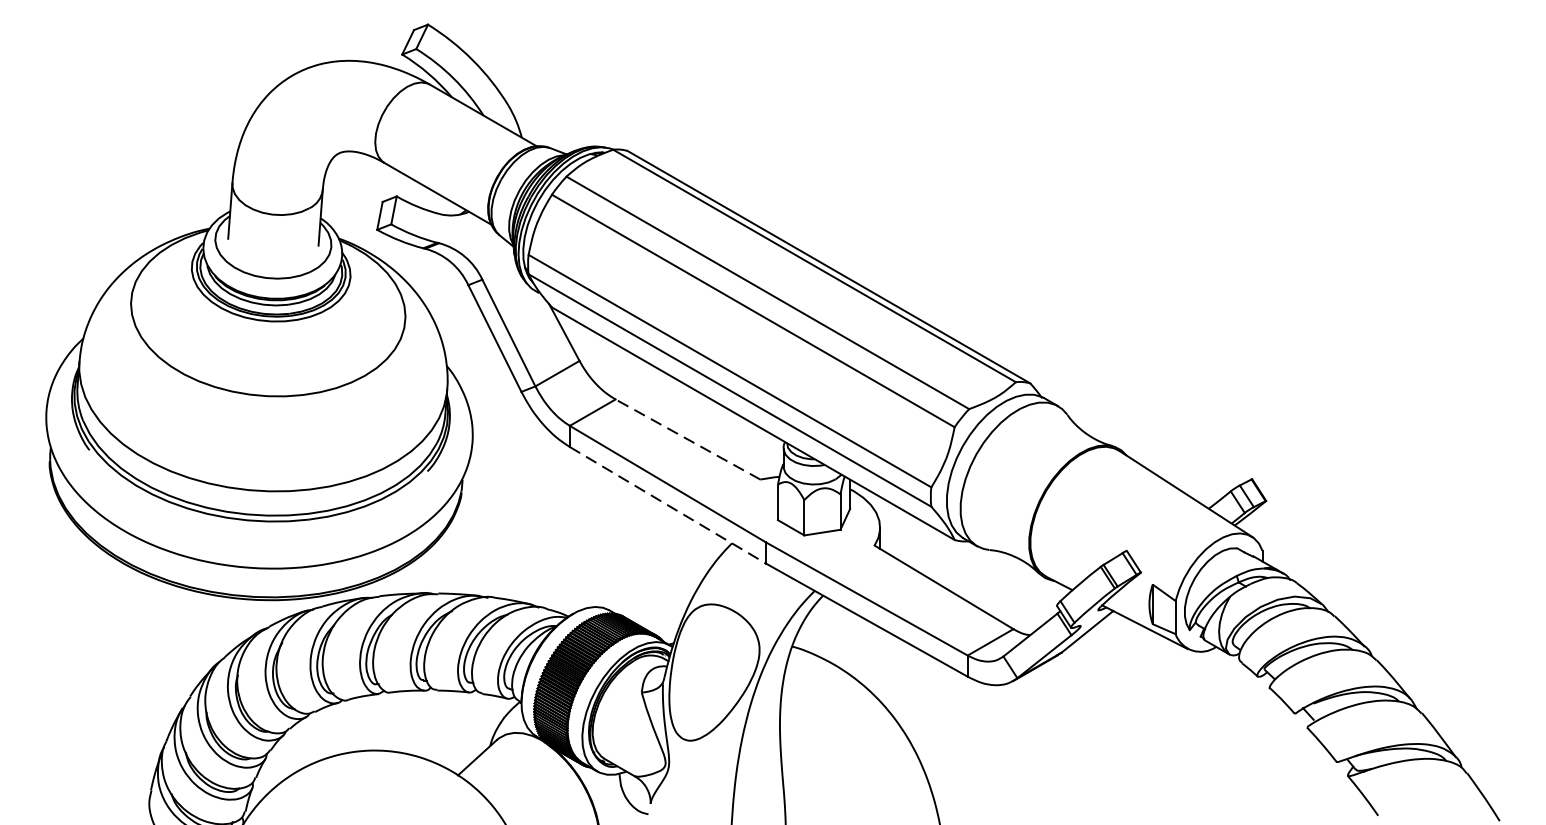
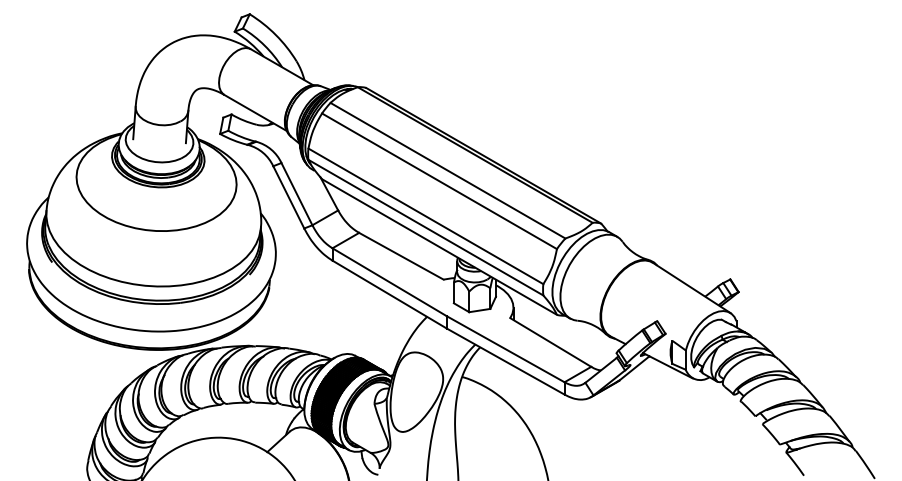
line: (686, 439) -> (400, 256), dashed -> solid
line: (667, 505) -> (389, 294), dashed -> solid

